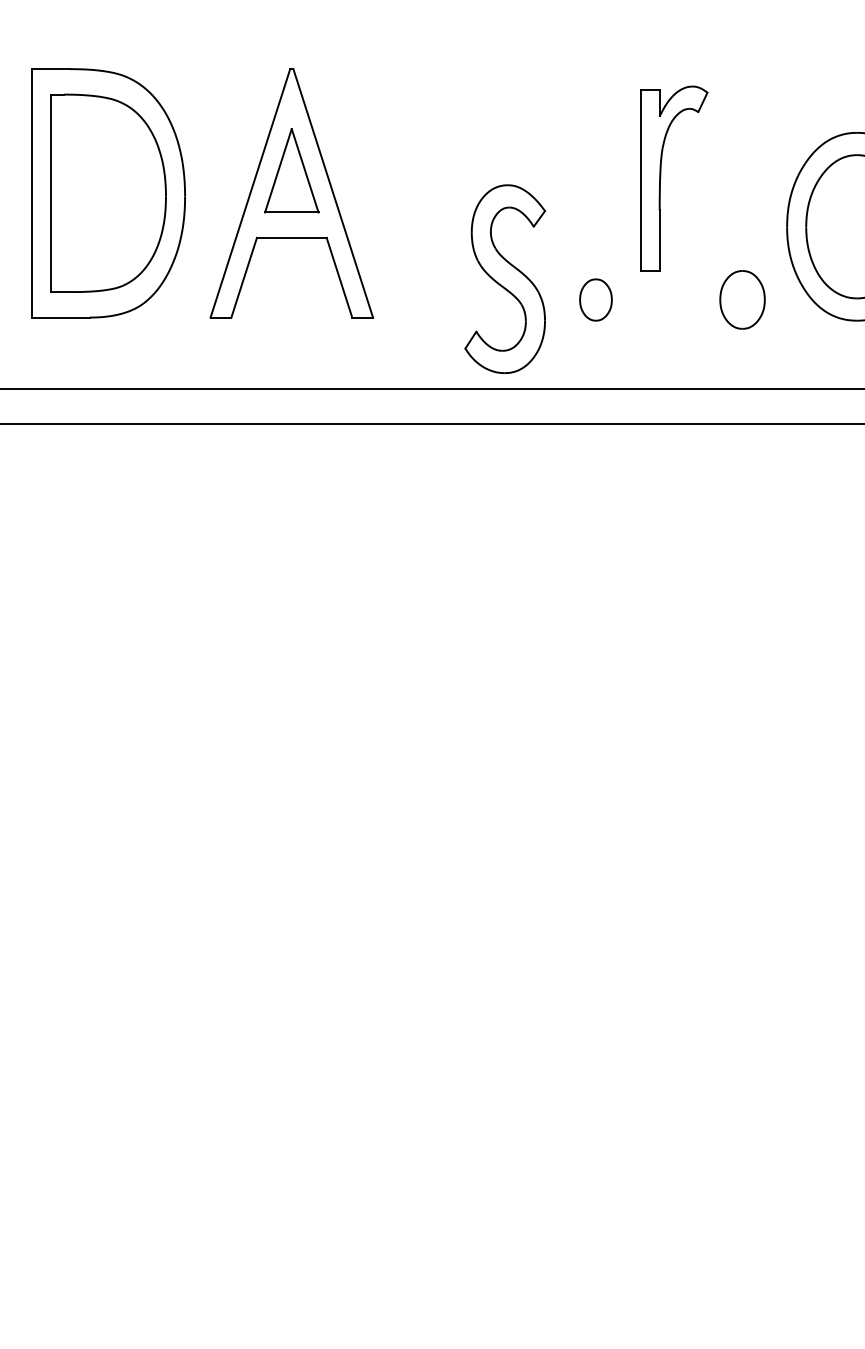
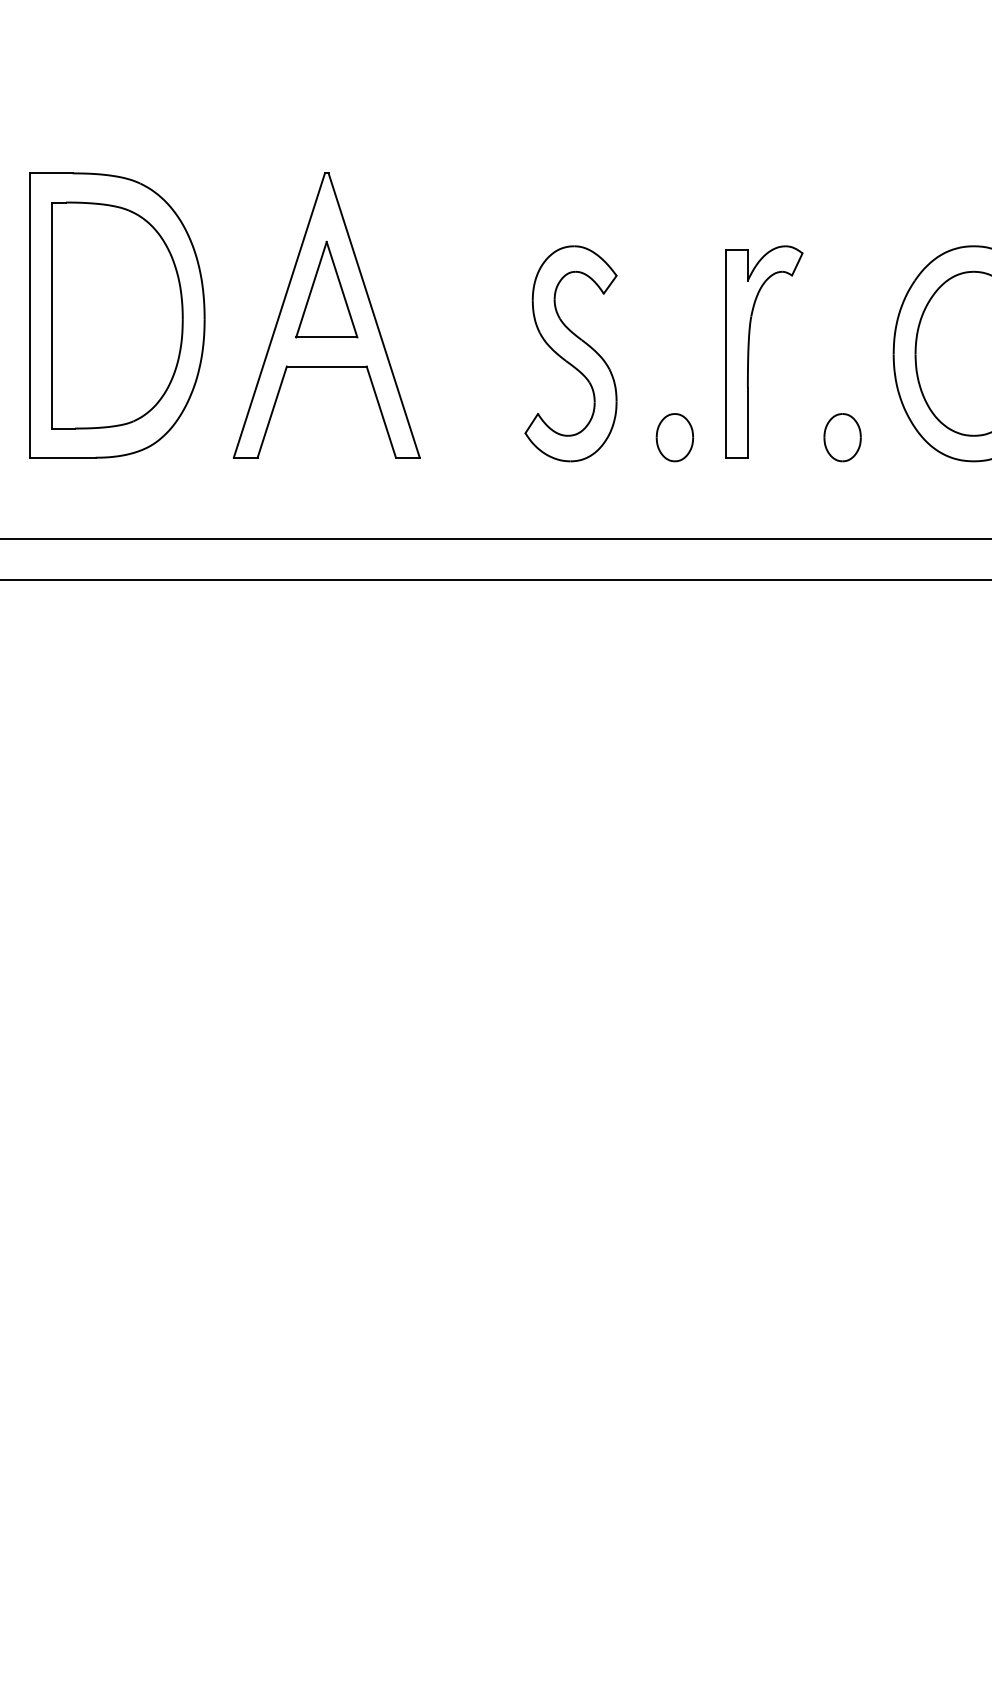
part: (661, 178) -> (749, 351), moved
part: (504, 278) -> (570, 353), moved
part: (742, 299) -> (842, 437), size x0.71

